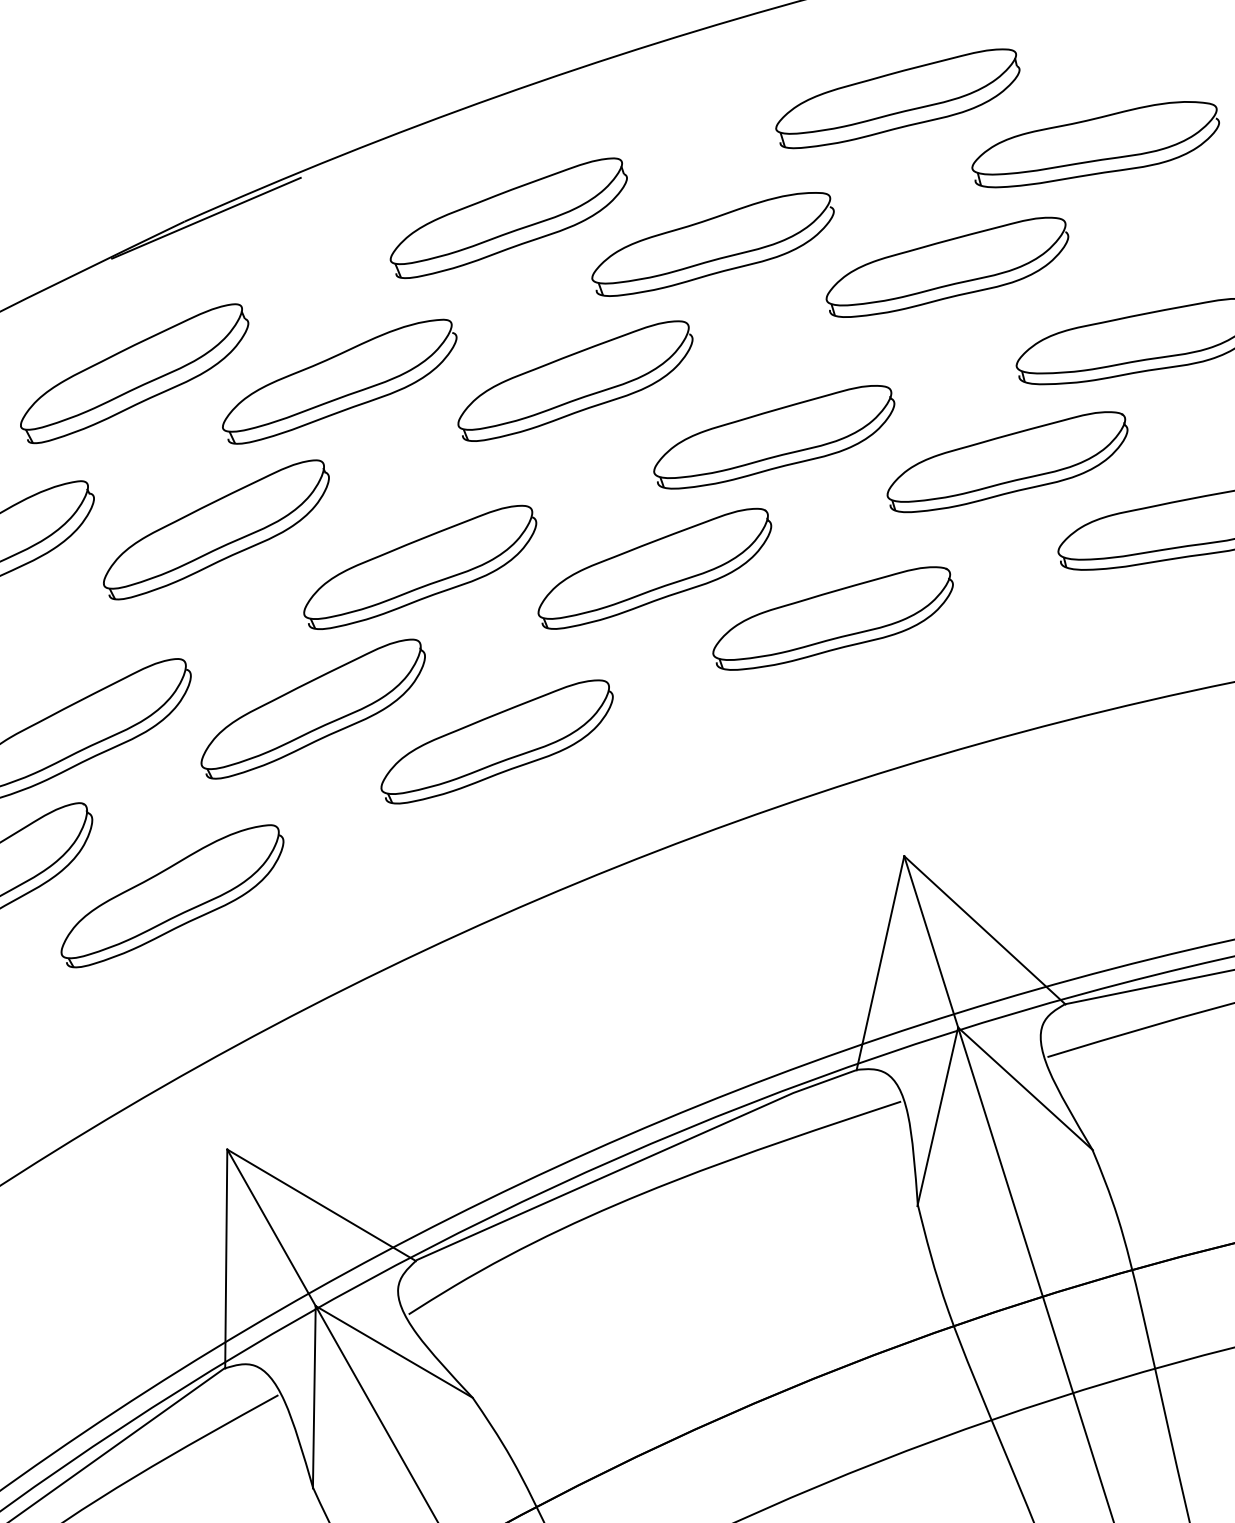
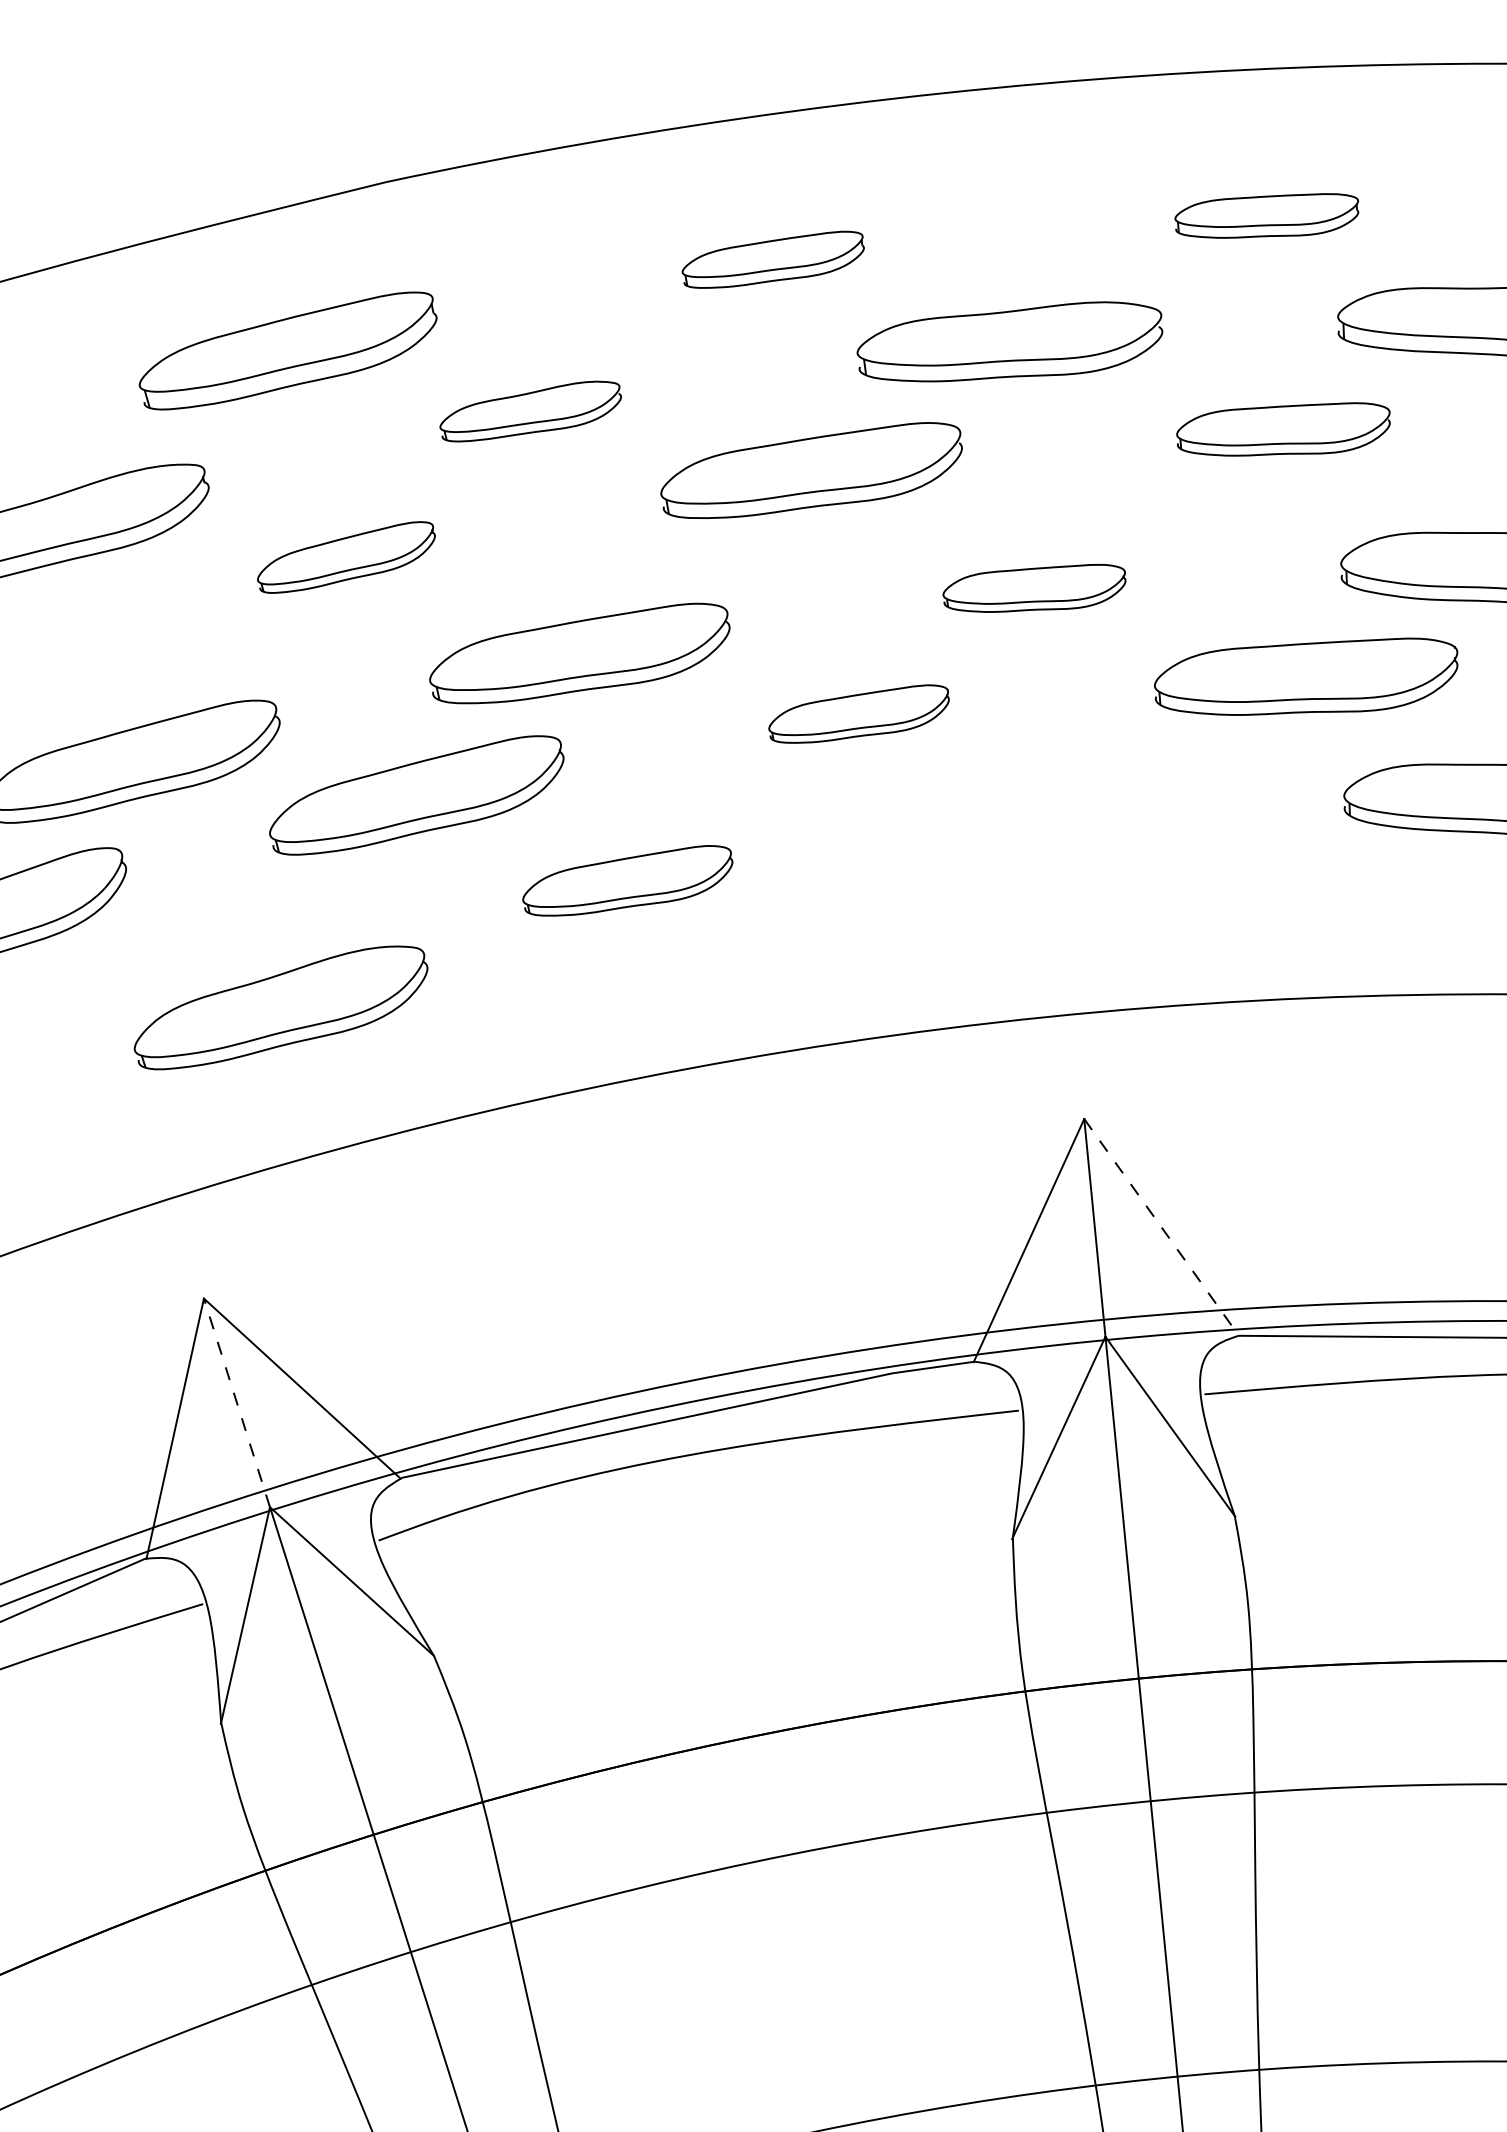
part: (897, 99) -> (1266, 215), size x0.6
line: (206, 218) -> (412, 183), removed
part: (509, 218) -> (773, 259), size x0.6
part: (947, 268) -> (1283, 429), size x0.7
part: (339, 381) -> (530, 411), size x0.6
part: (774, 438) -> (1034, 588), size x0.6
part: (216, 529) -> (346, 557), size x0.6
part: (654, 568) -> (858, 713), size x0.6
part: (832, 619) -> (1058, 818), removed
part: (496, 741) -> (627, 880), size x0.7
part: (171, 895) -> (280, 1007), moved
line: (985, 930) -> (1162, 1228), solid -> dashed
line: (271, 1227) -> (236, 1402), solid -> dashed

